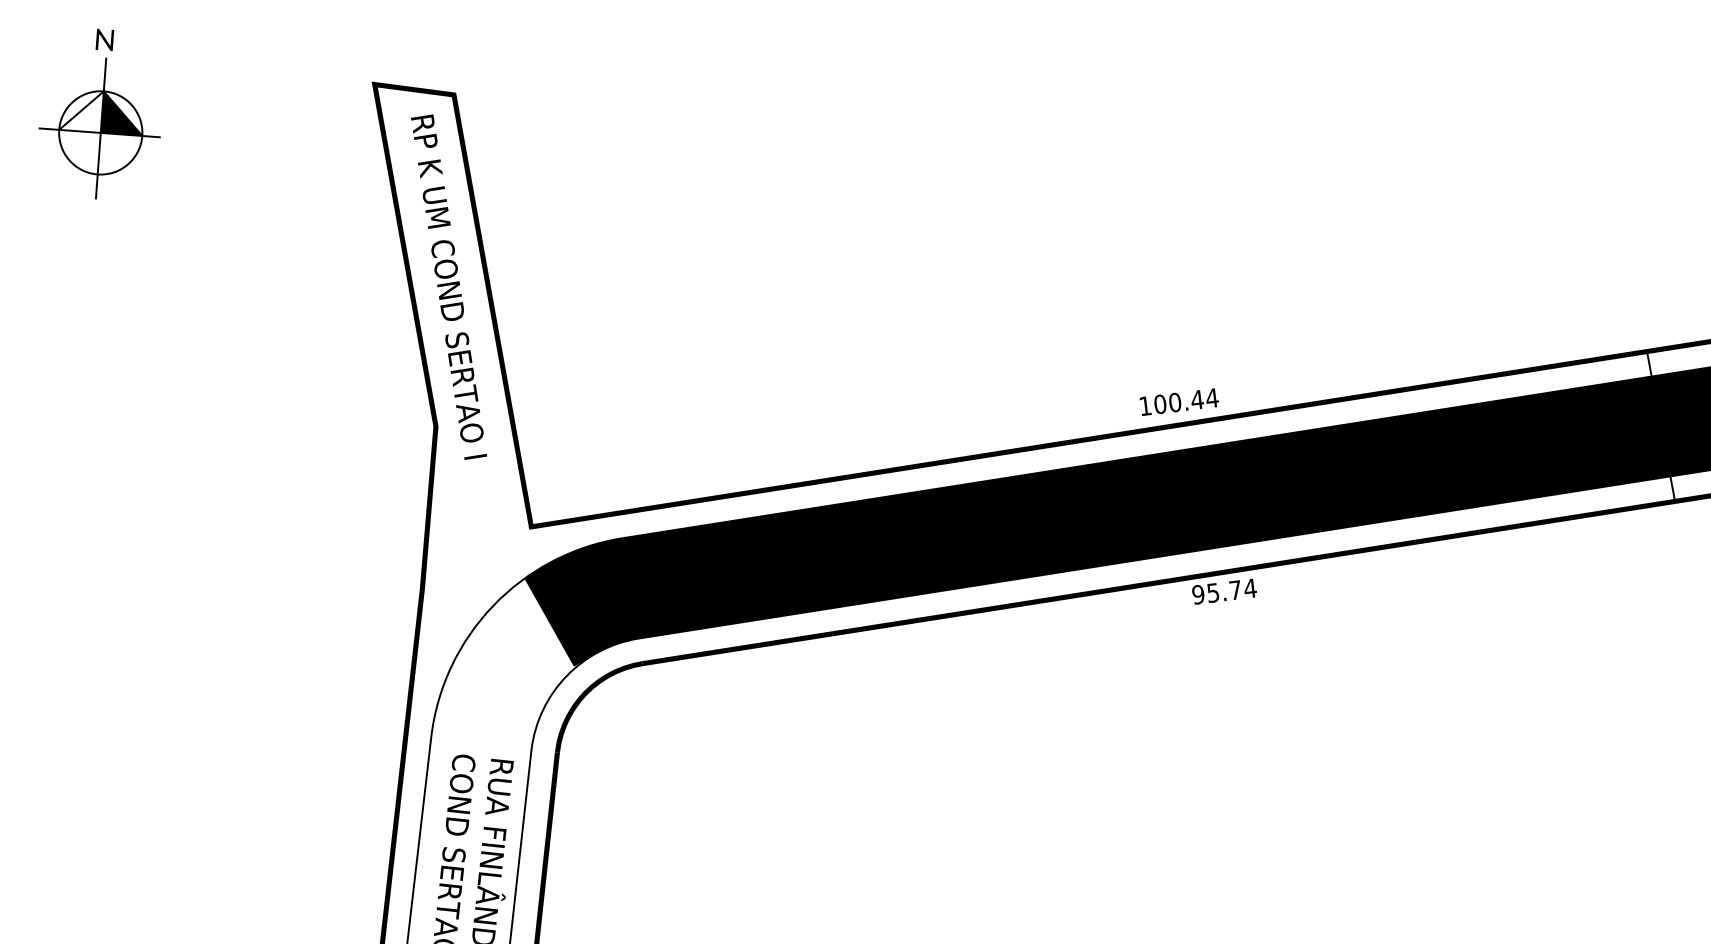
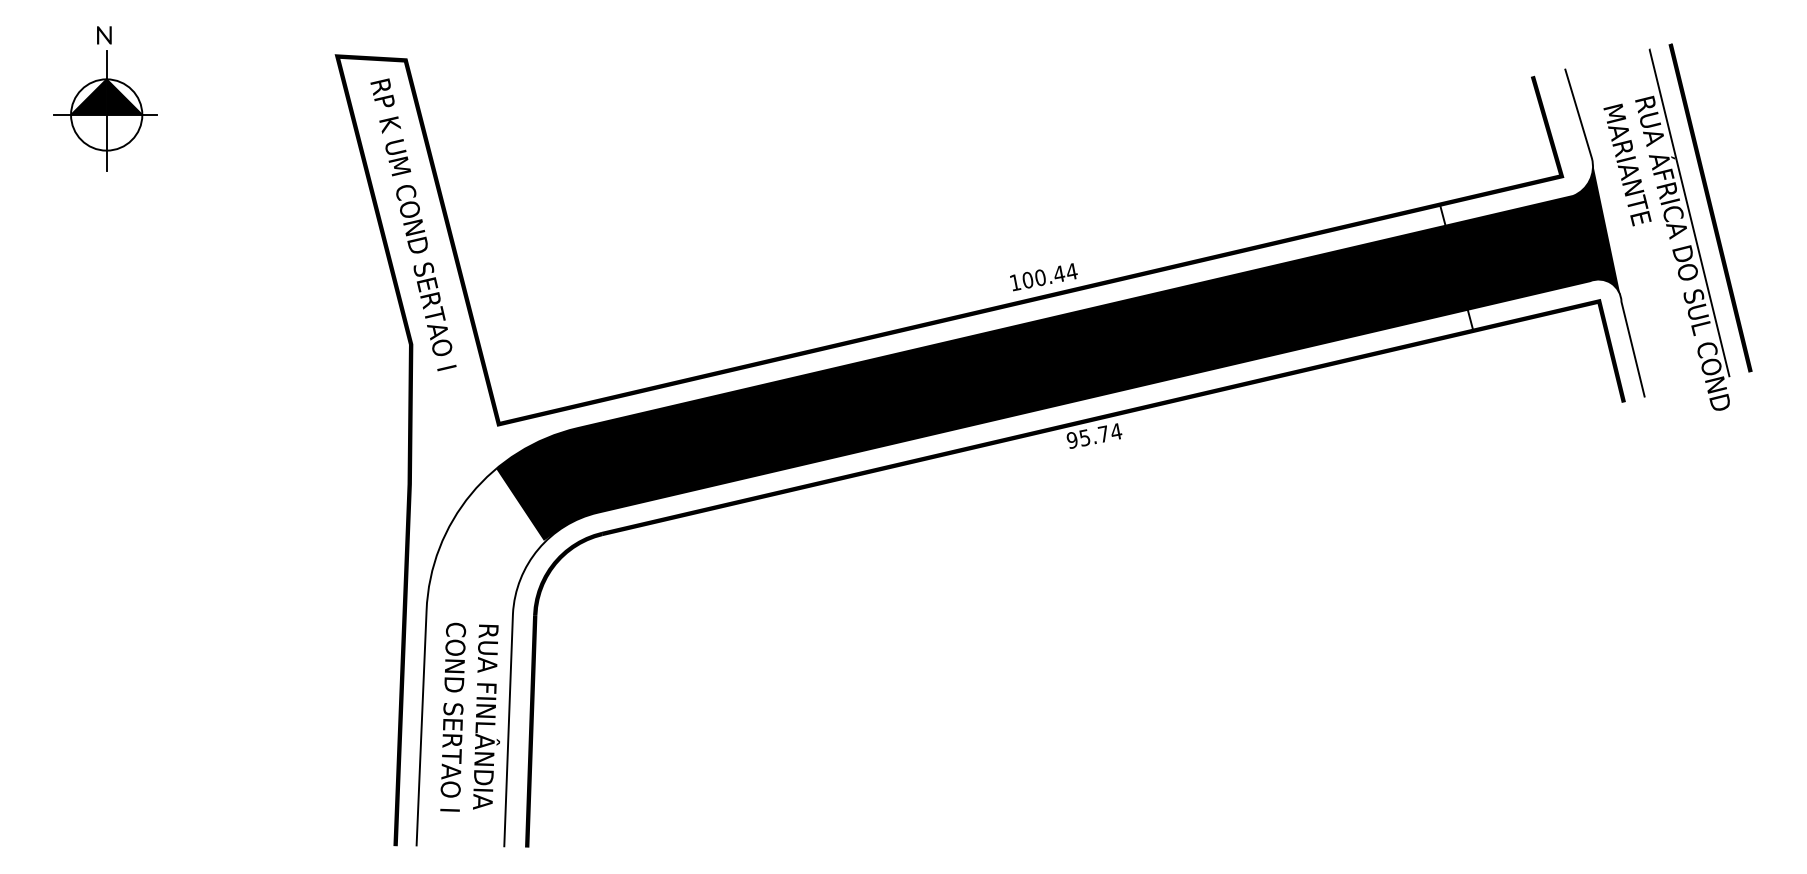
fill: (81, 110) -> (88, 97), added

